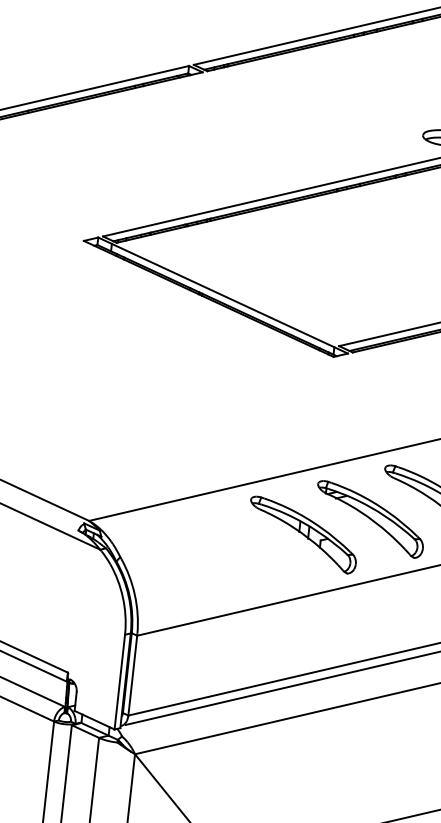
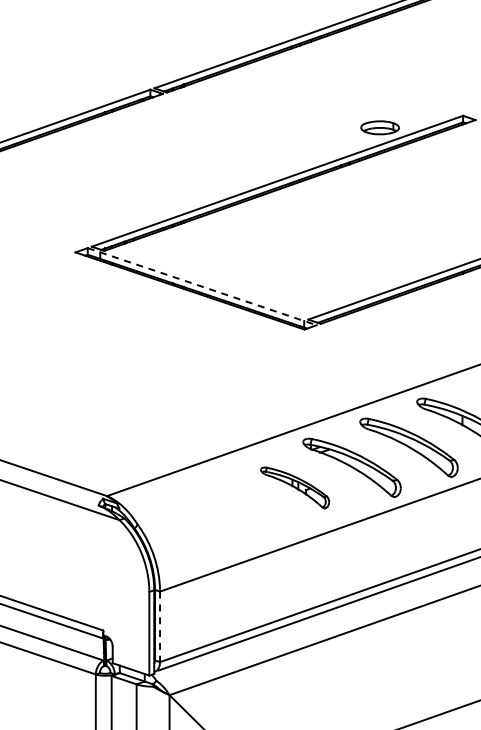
line: (223, 295) -> (202, 286), solid -> dashed
part: (302, 534) -> (294, 487), size x0.7
line: (133, 676) -> (160, 627), solid -> dashed

